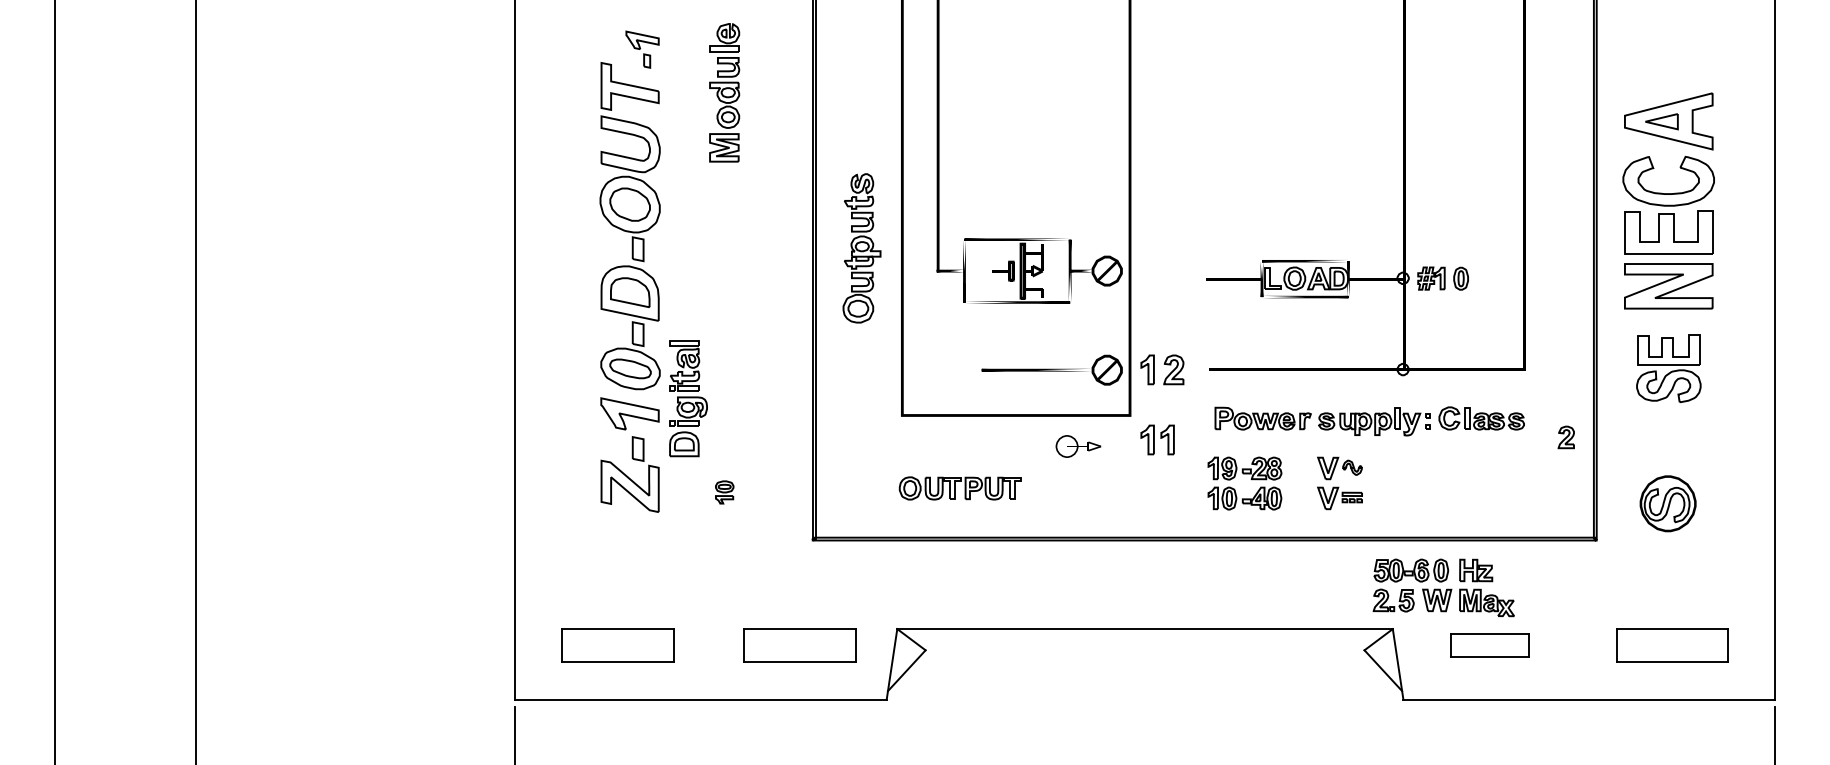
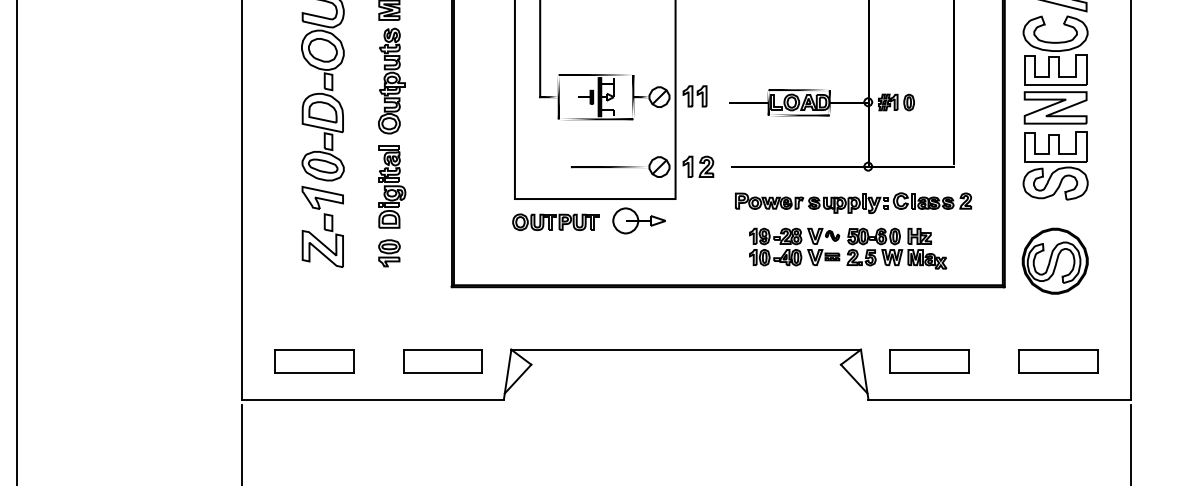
part: (861, 248) -> (391, 81), moved
part: (1668, 368) -> (1055, 165), size x1.43
part: (688, 398) -> (392, 187), moved
part: (1565, 437) -> (965, 201), moved
part: (1157, 439) -> (694, 96), moved
part: (1078, 446) -> (639, 220), size x1.67
part: (1250, 479) -> (779, 244), moved
part: (959, 488) -> (555, 222), moved
part: (724, 492) -> (389, 253), size x1.67
part: (1667, 503) -> (1054, 261), size x1.67
part: (1443, 587) -> (896, 248), moved
part: (1489, 645) -> (929, 361), size x1.43

